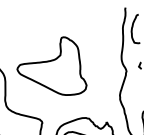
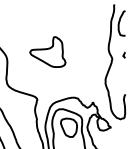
part: (51, 66) -> (47, 51), size x0.6

